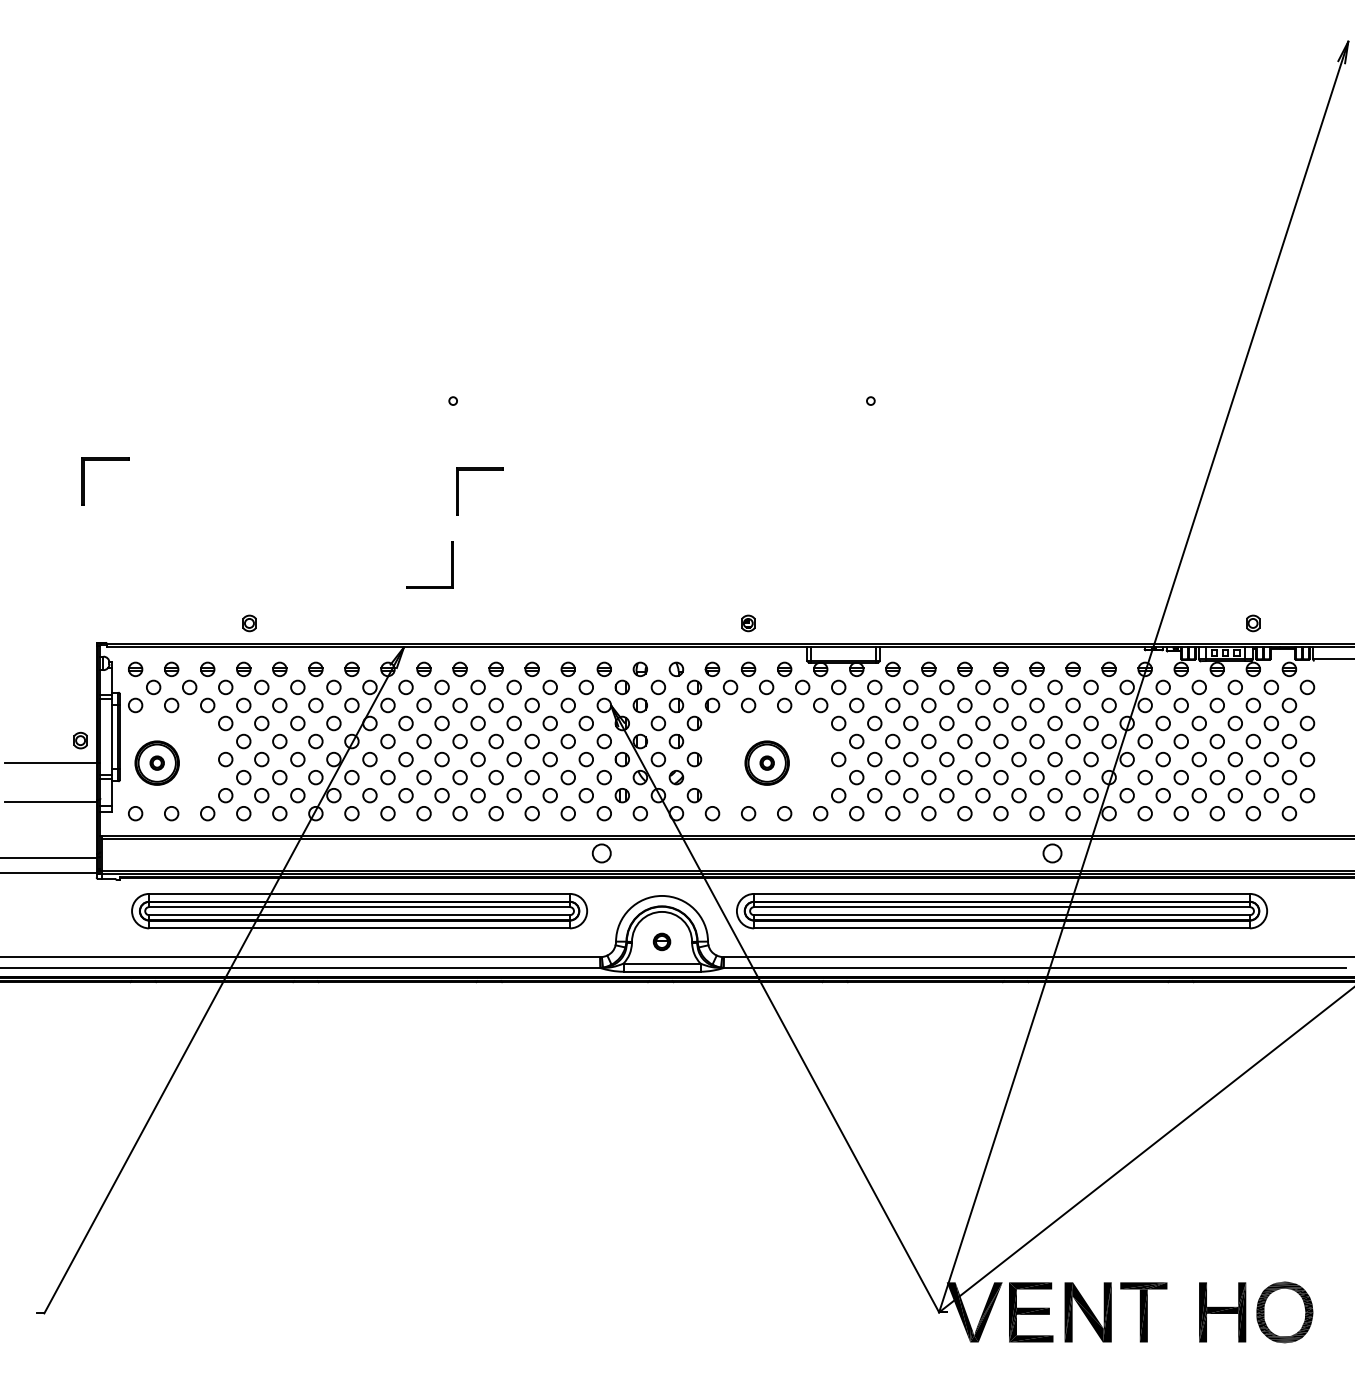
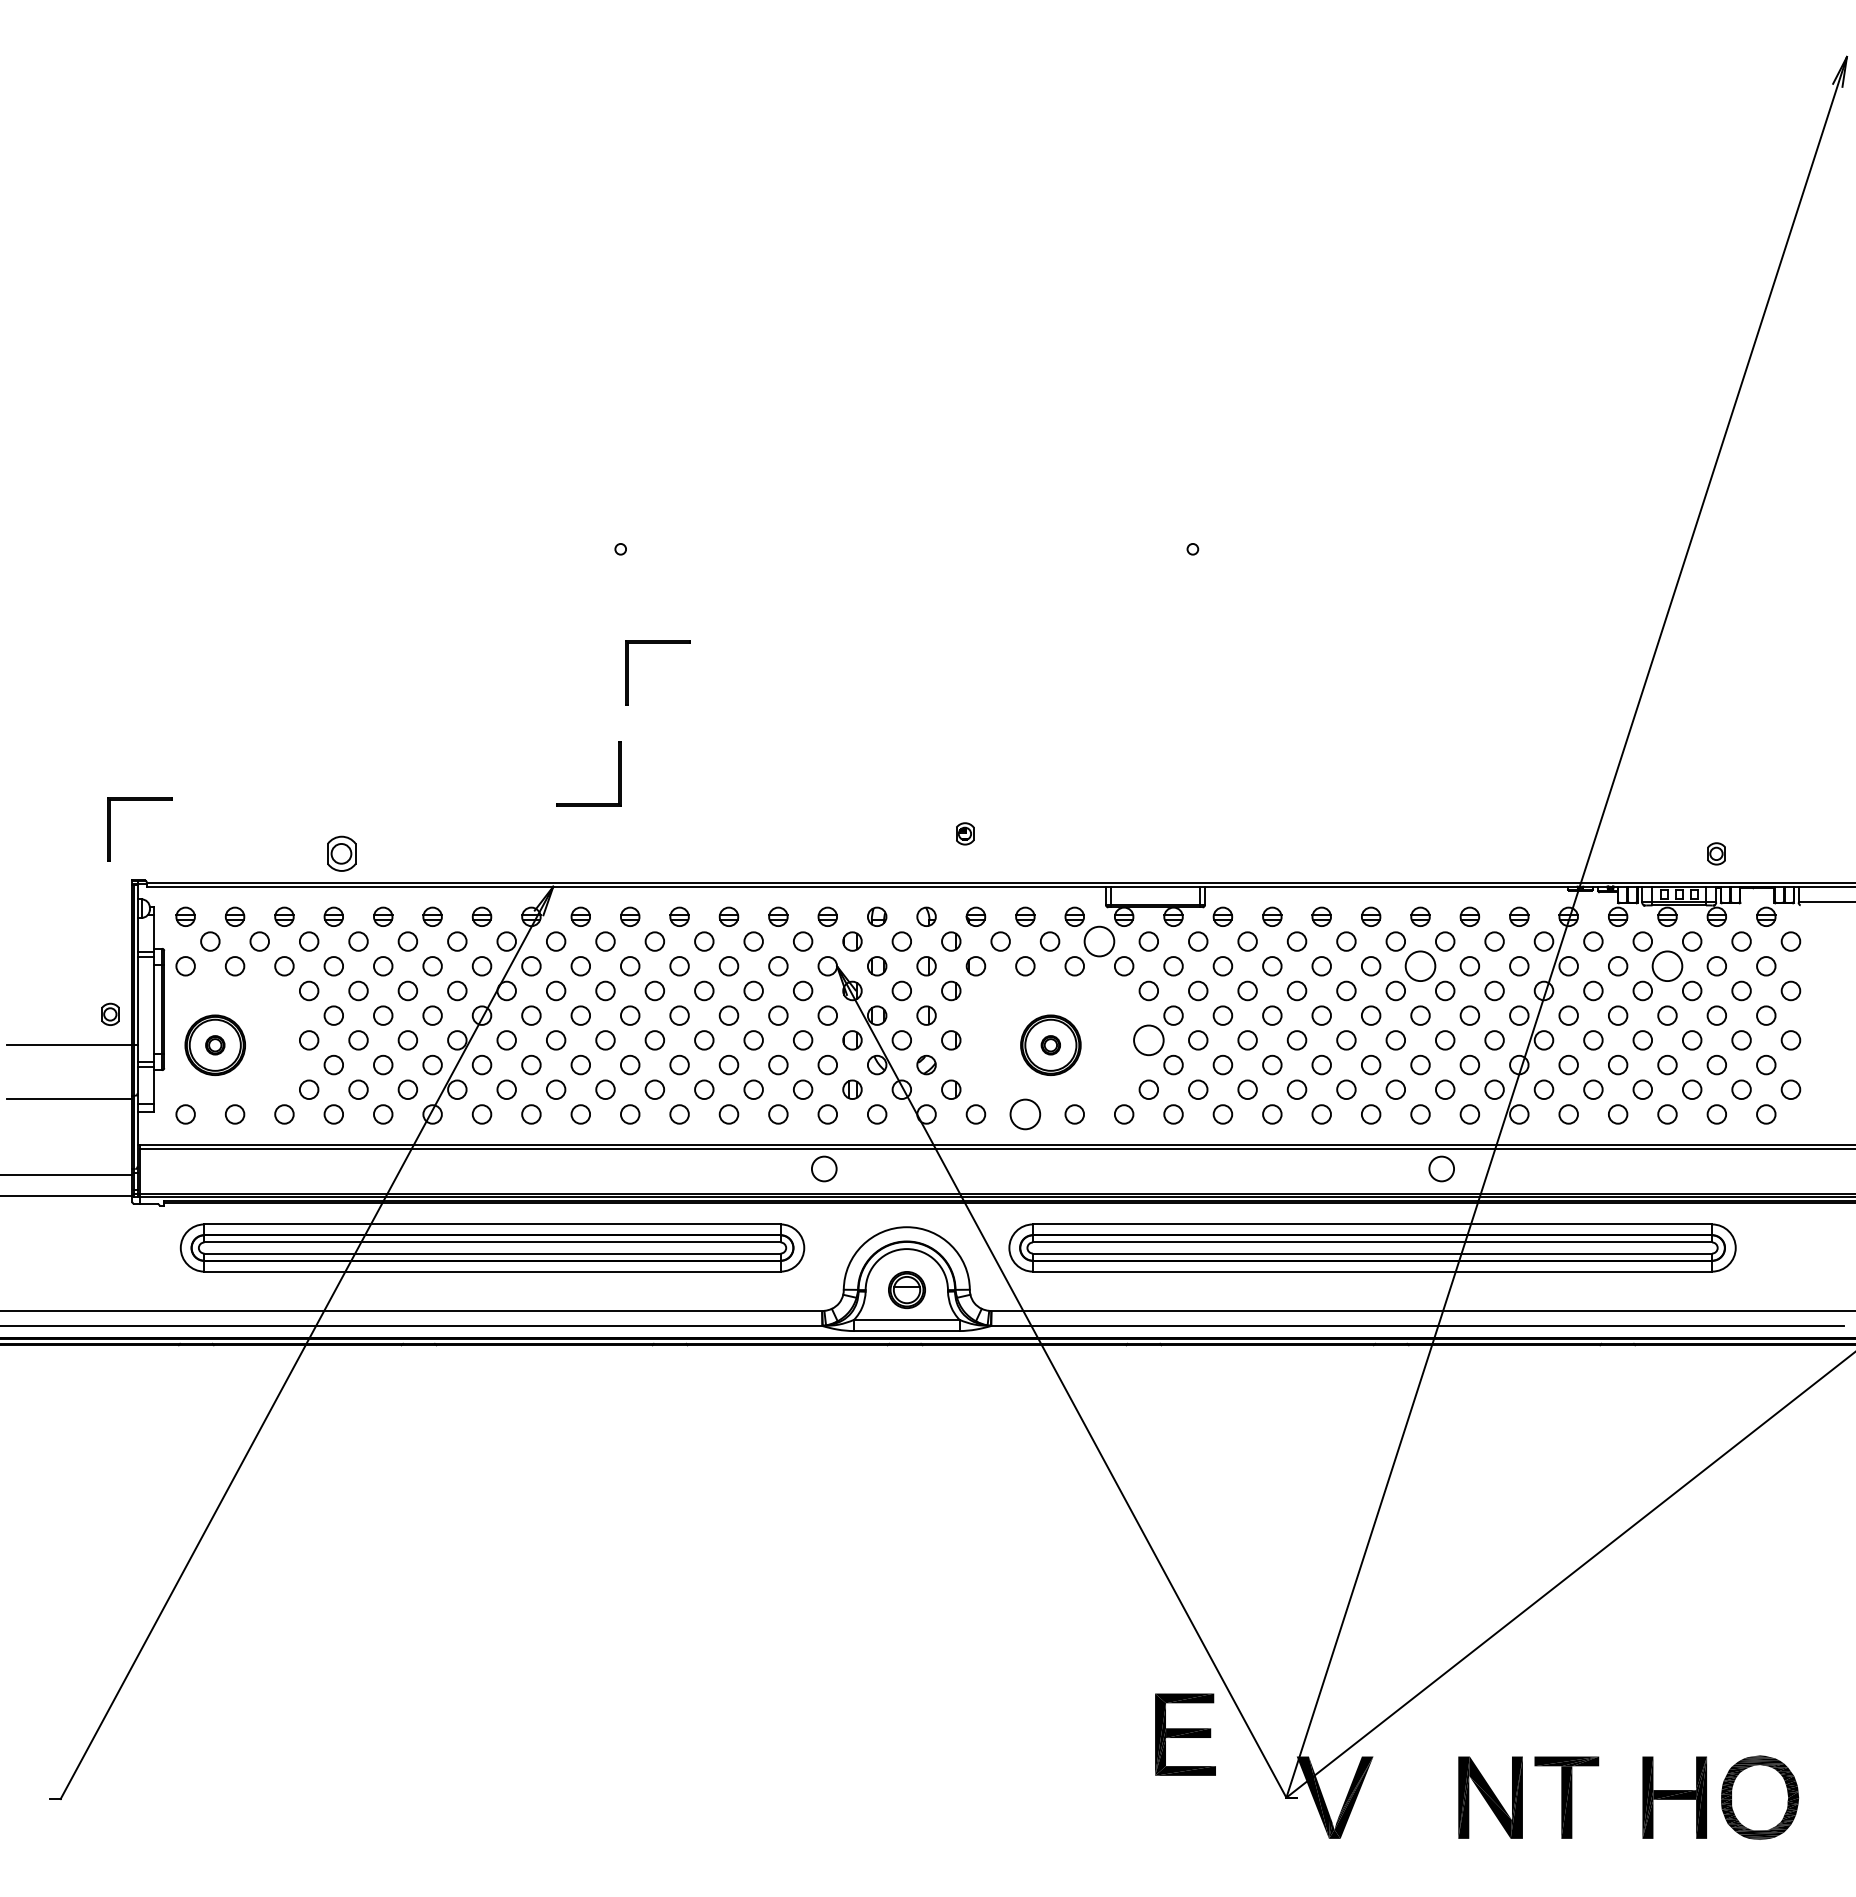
part: (105, 460) -> (139, 800), moved
part: (249, 623) -> (341, 853), size x1.6
part: (748, 623) -> (965, 833), moved
circle: (802, 687) -> (1099, 941), size x1.6
circle: (1037, 705) -> (1420, 966), size x1.6
circle: (1217, 705) -> (1667, 966), size x1.6
circle: (838, 759) -> (1148, 1040), size x1.6
circle: (748, 813) -> (1025, 1114), size x1.6
part: (661, 942) -> (906, 1290), size x1.6
part: (1031, 1312) -> (1185, 1734), moved

